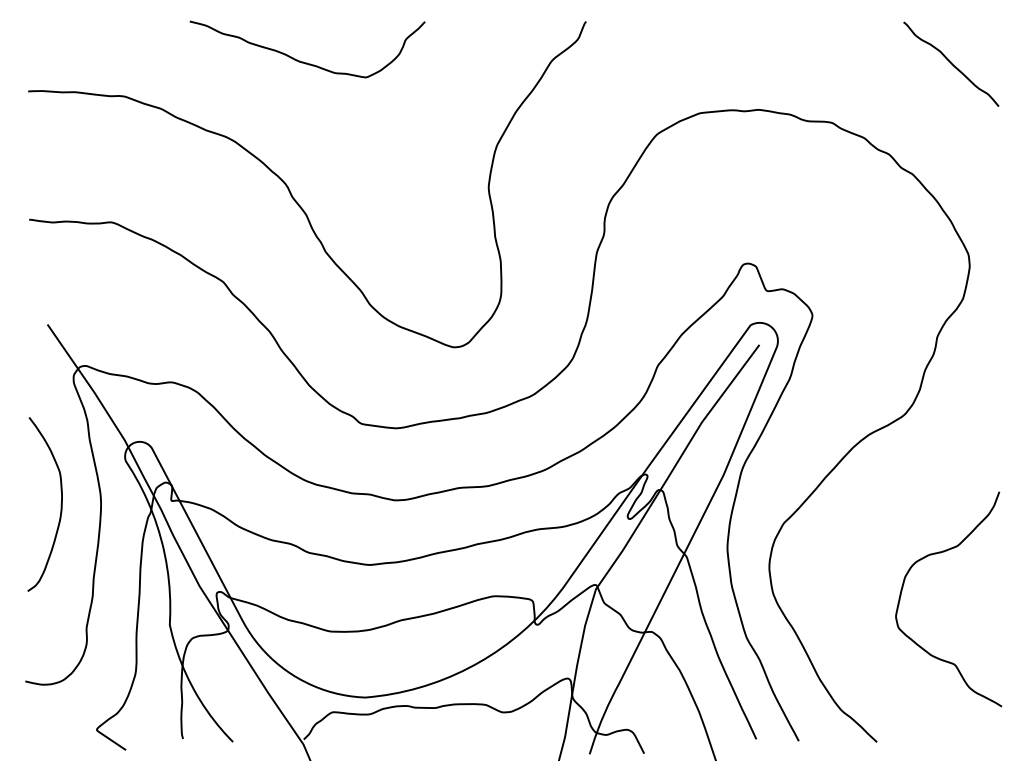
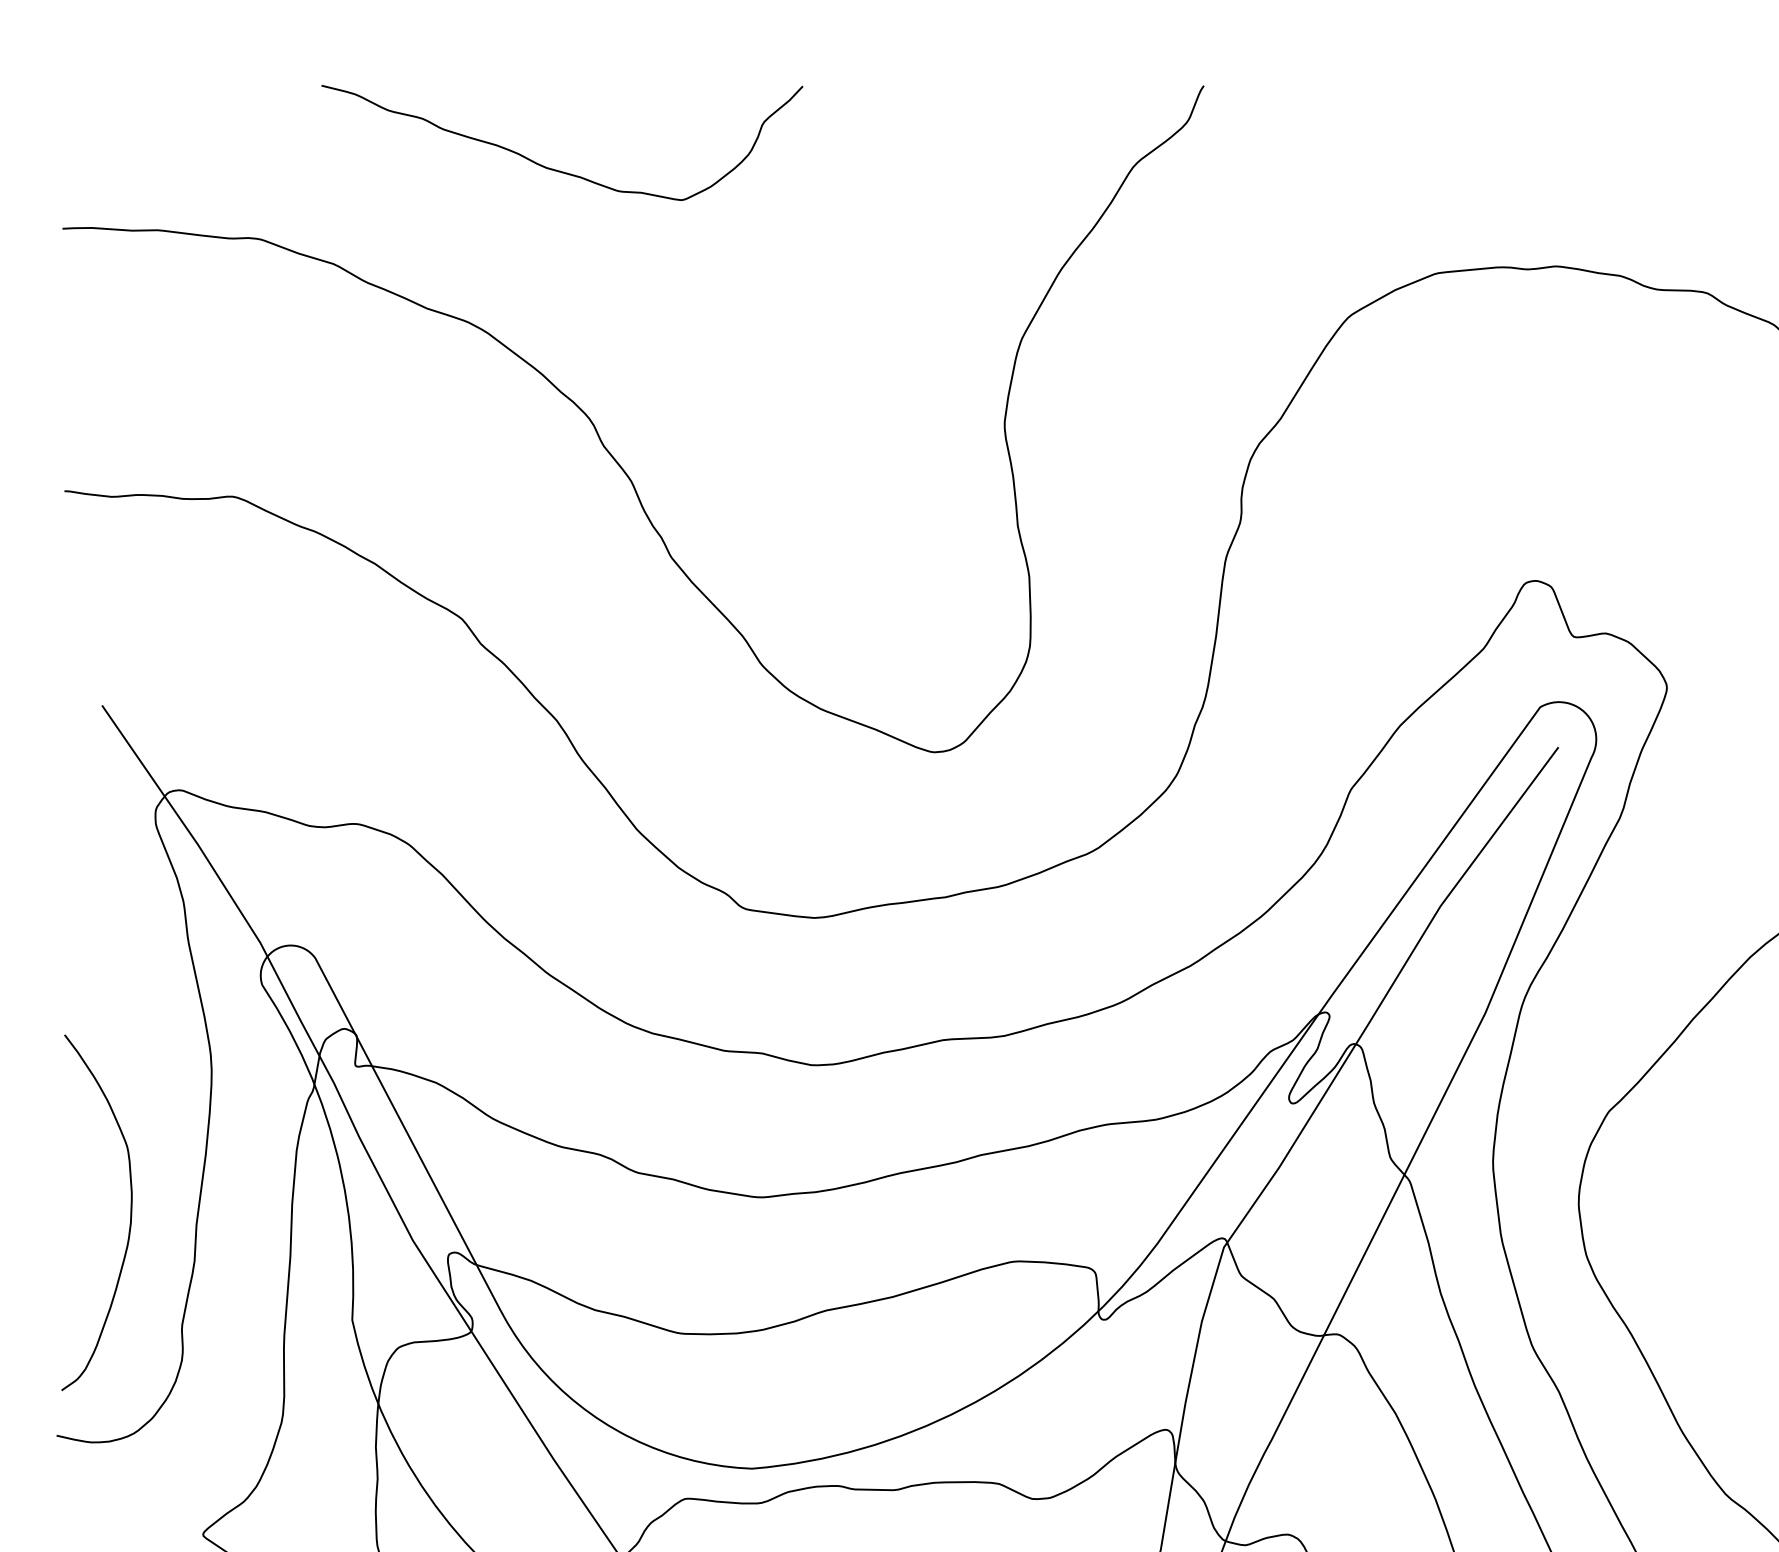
curve: (303, 61) -> (554, 167), moved
curve: (60, 504) -> (128, 1212), moved

